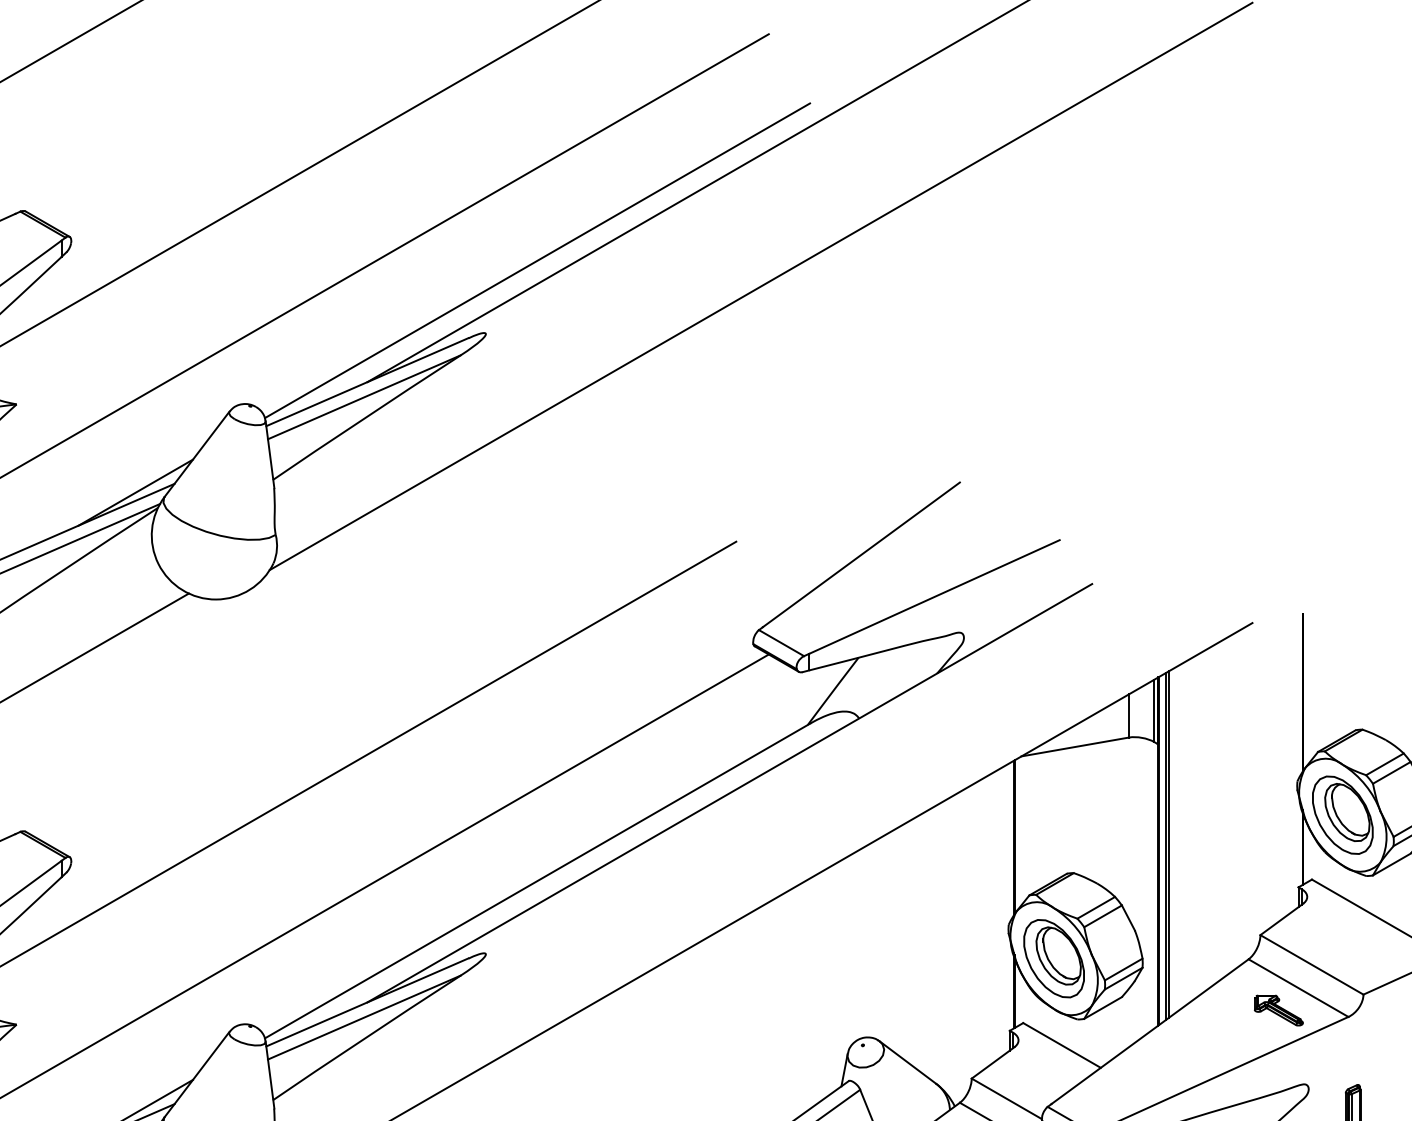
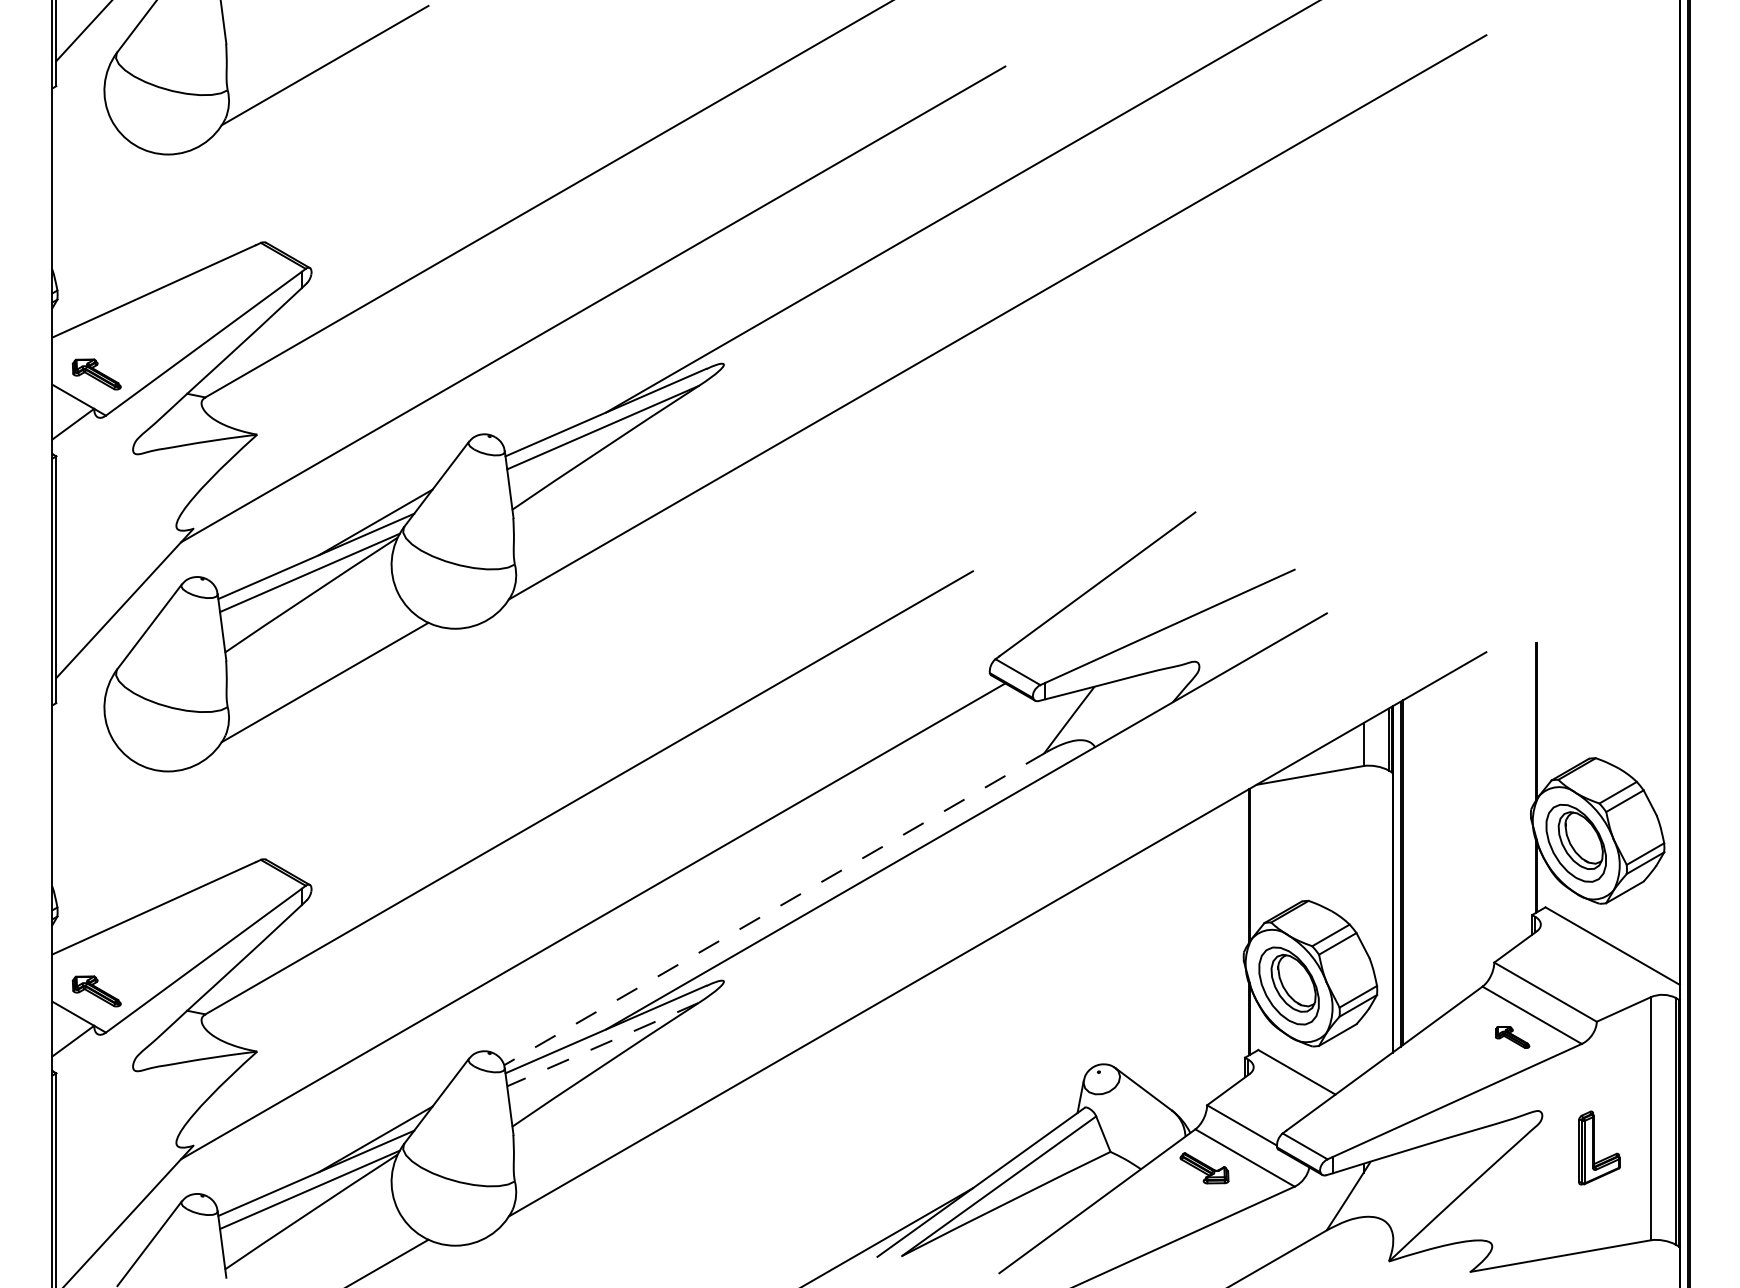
line: (537, 260) -> (775, 291), removed
line: (537, 880) -> (775, 908), solid -> dashed
part: (1278, 1010) -> (1512, 1037), size x0.7
line: (364, 1017) -> (603, 1044), solid -> dashed

